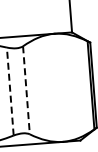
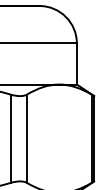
line: (10, 91) -> (10, 138), dashed -> solid
line: (26, 91) -> (26, 139), dashed -> solid

